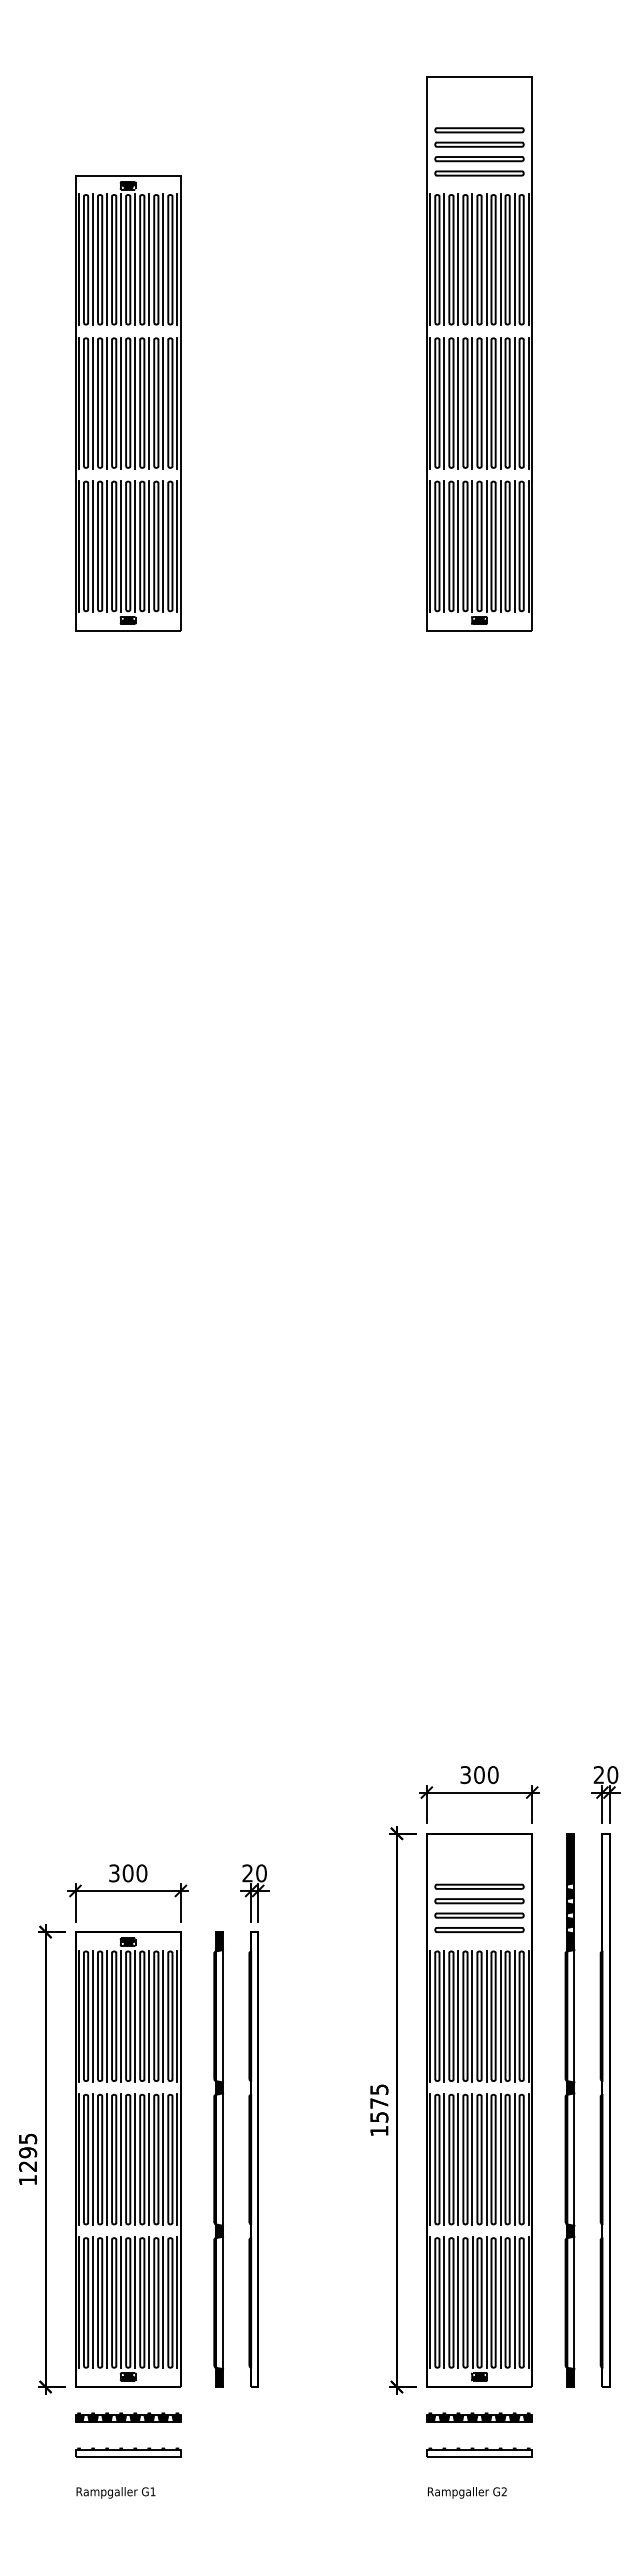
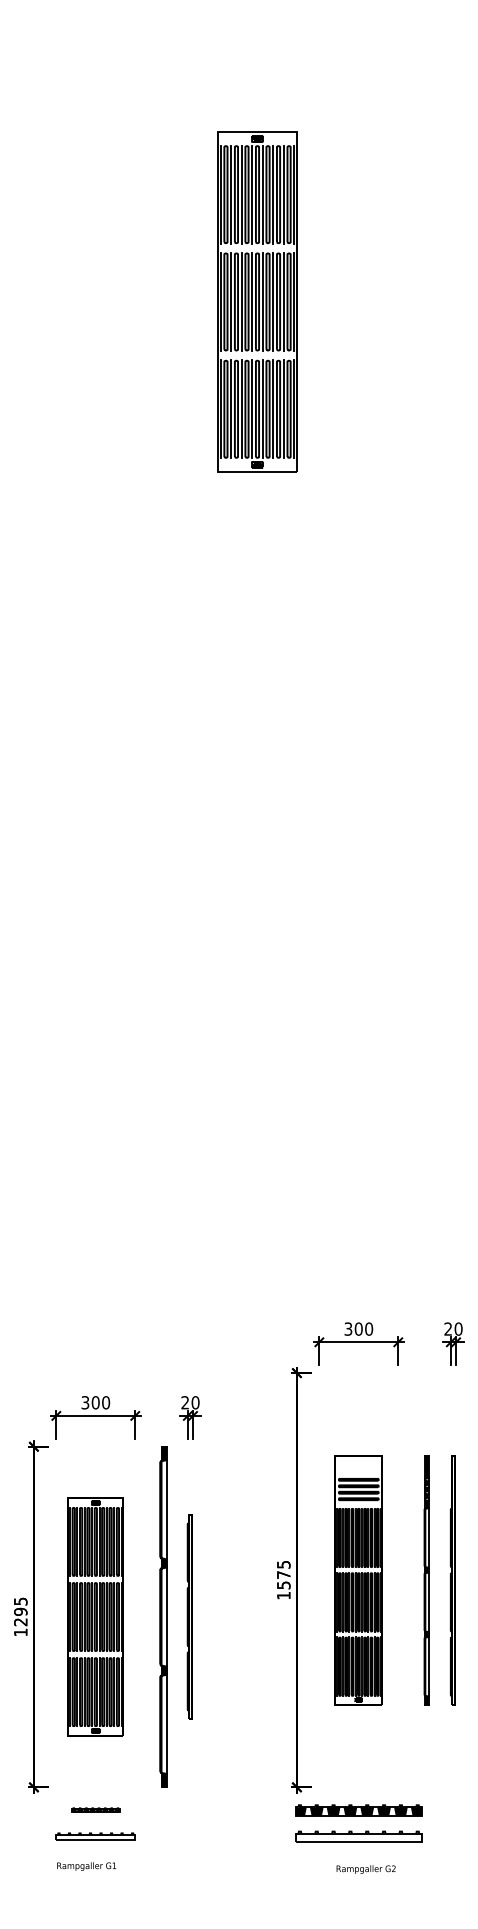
part: (479, 353) -> (358, 264), removed
part: (128, 403) -> (257, 302), moved
part: (479, 2110) -> (358, 1580), size x0.6
part: (569, 2110) -> (426, 1580), size x0.6
part: (604, 2110) -> (452, 1580), size x0.6
part: (128, 2159) -> (95, 1616), size x0.7
part: (253, 2159) -> (189, 1616), size x0.6
part: (128, 2417) -> (95, 1810), size x0.6
part: (479, 2417) -> (358, 1810), size x1.6
part: (479, 2452) -> (358, 1836), size x1.6
text: (467, 2492) -> (366, 1869), moved

